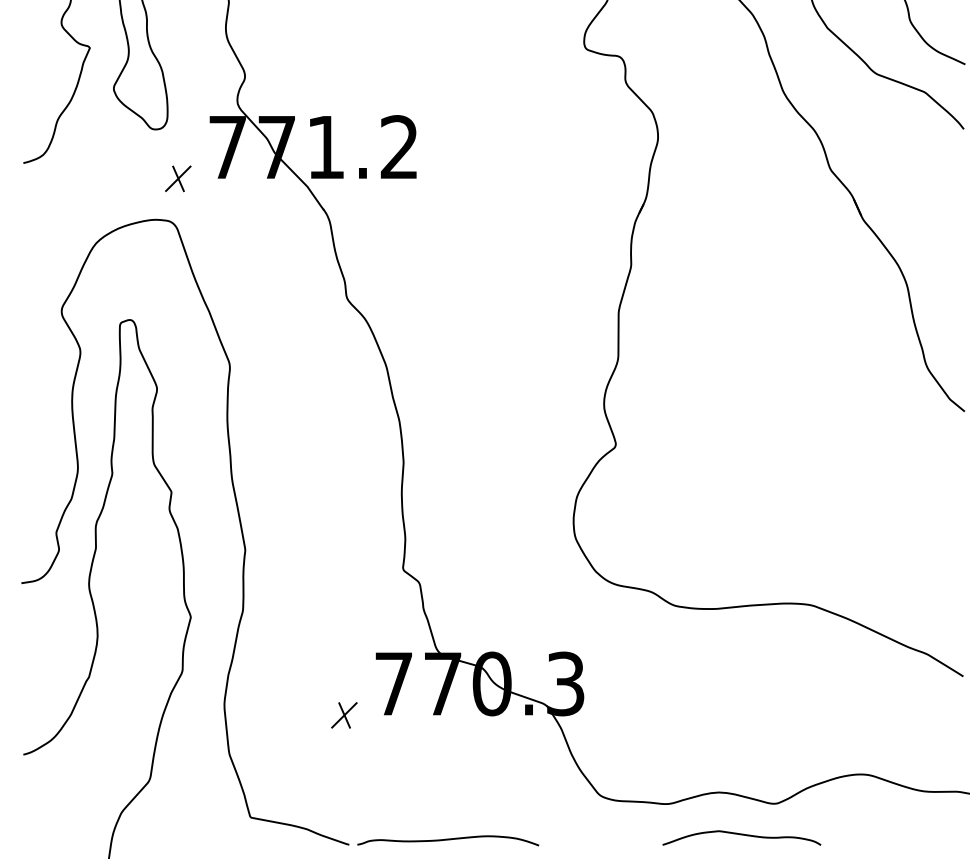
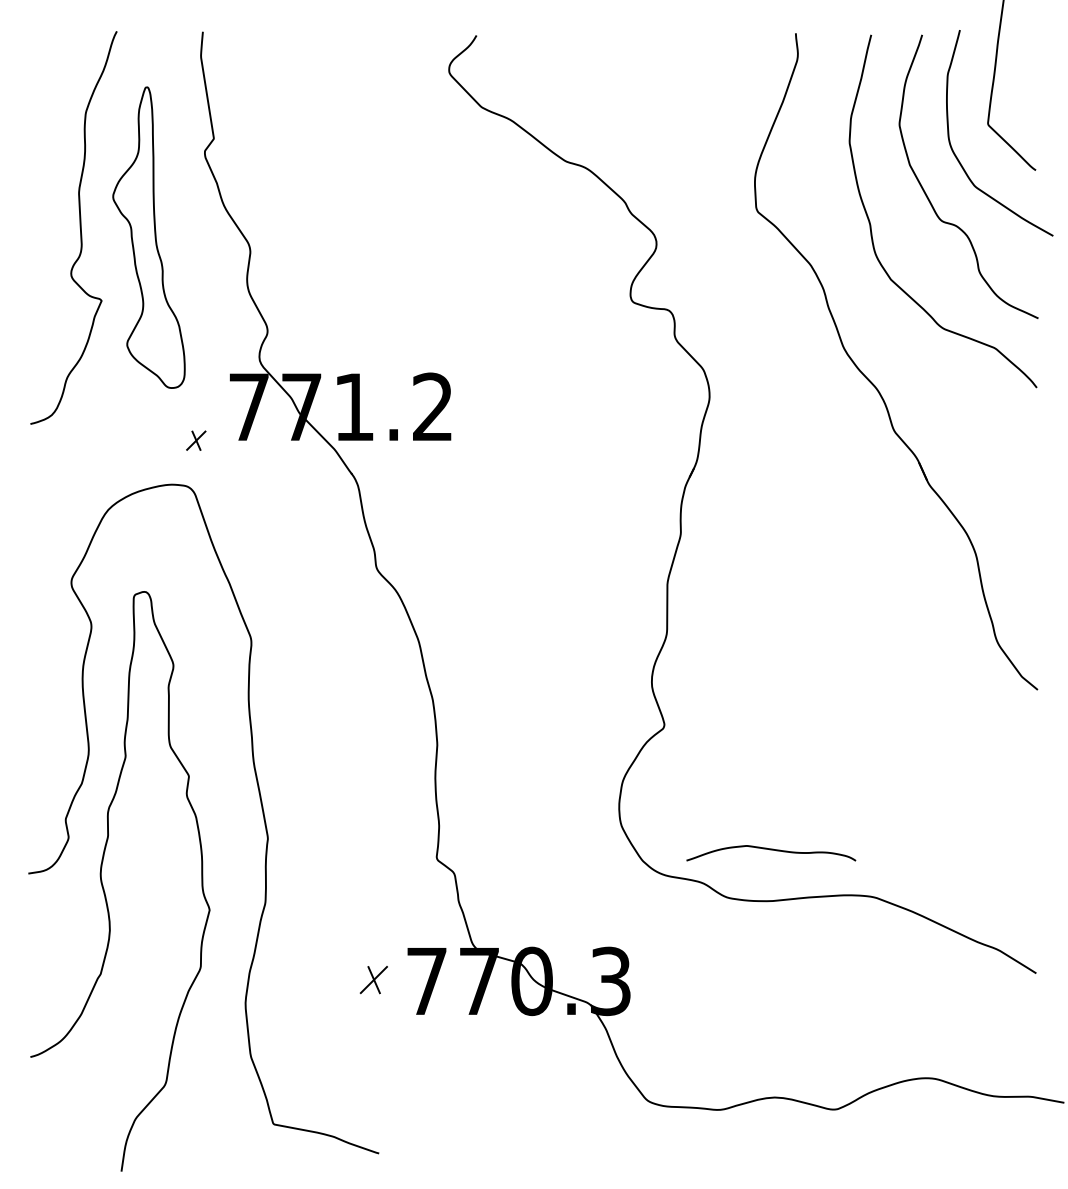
part: (178, 178) -> (196, 440), size x0.7
part: (343, 715) -> (373, 980), moved
curve: (742, 835) -> (771, 850), moved
curve: (447, 840) -> (484, 1148), removed

